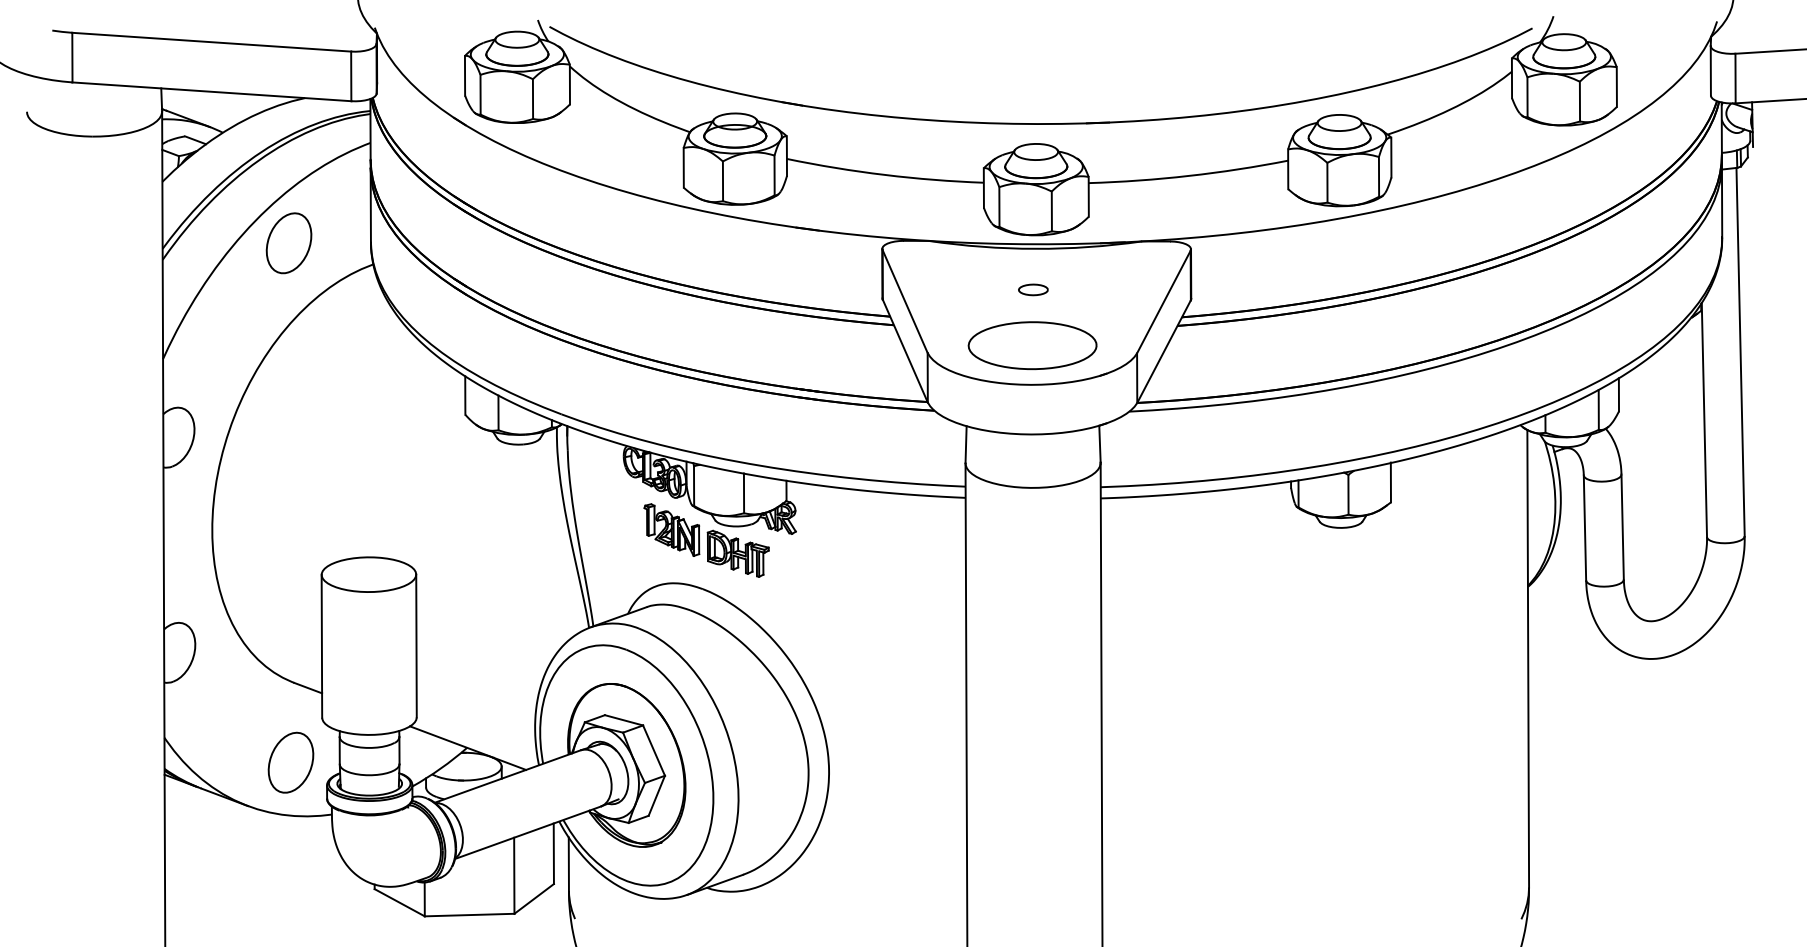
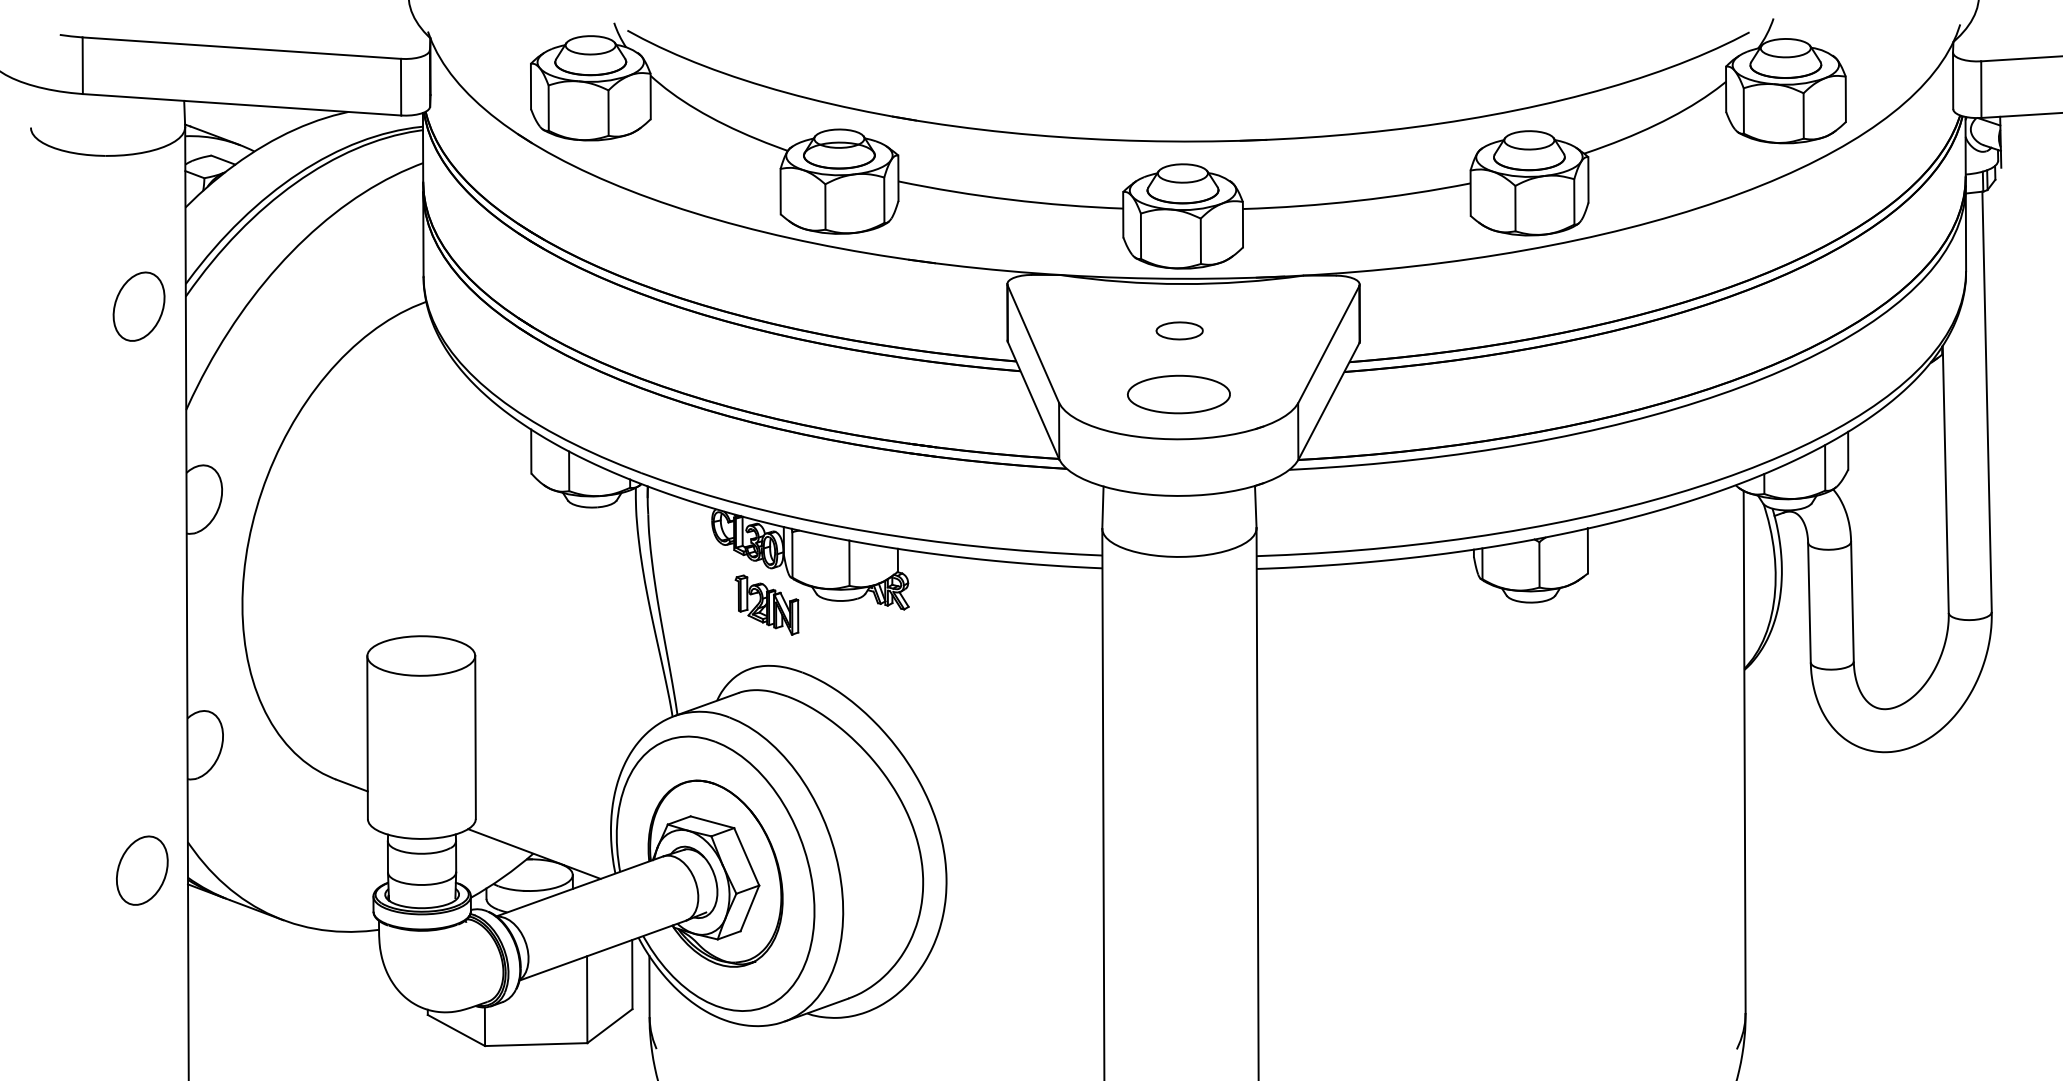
part: (288, 243) -> (138, 306), moved
part: (1033, 289) -> (1179, 330), size x1.4
part: (1032, 345) -> (1178, 394), size x0.7
part: (737, 554) -> (842, 632), removed
part: (291, 762) -> (142, 870), moved

